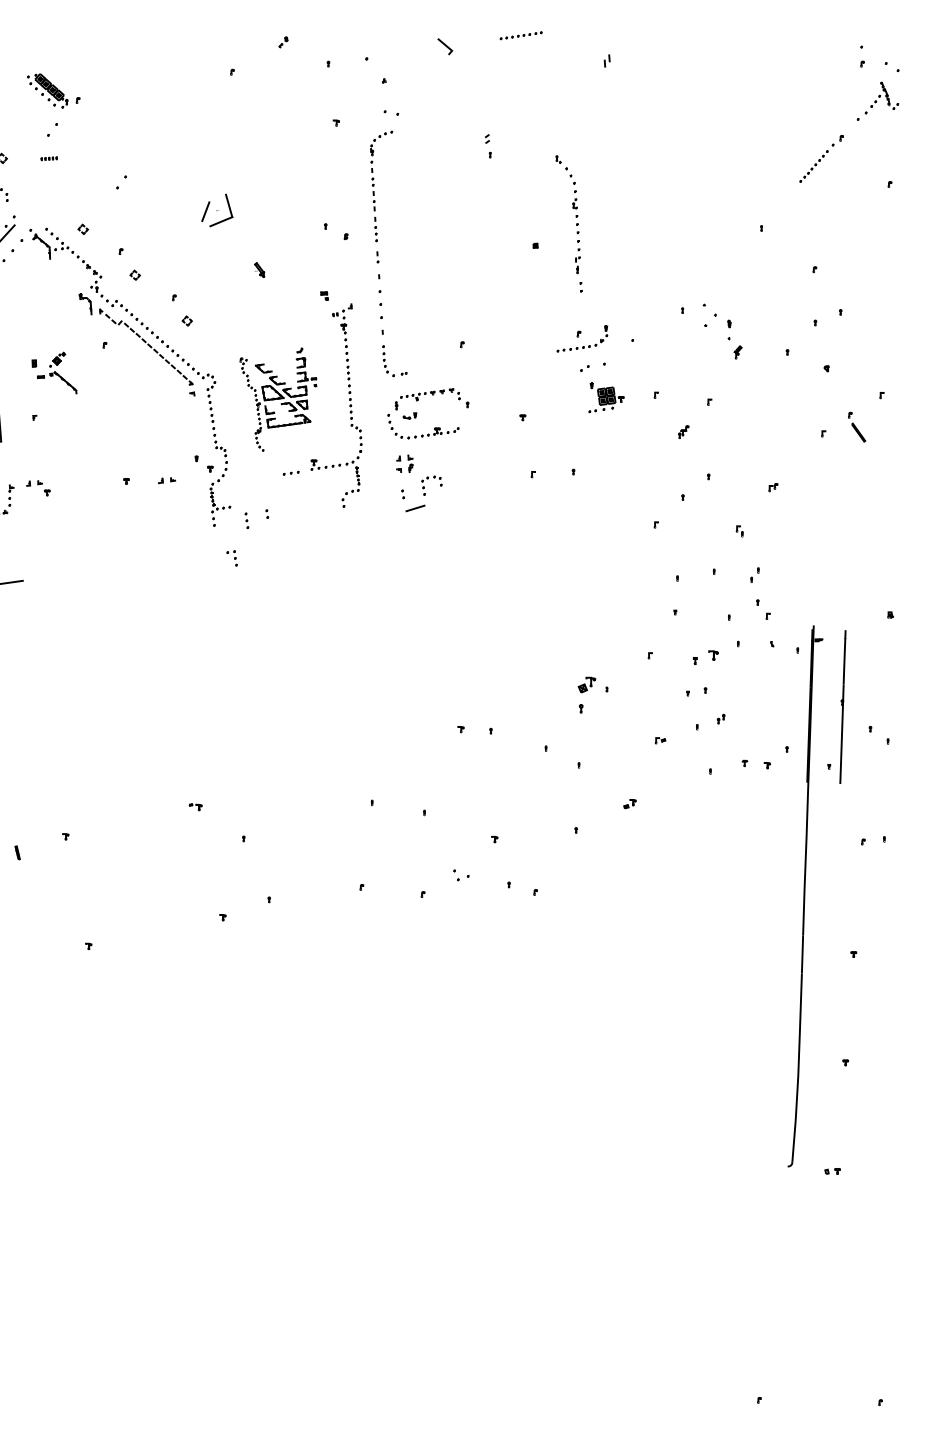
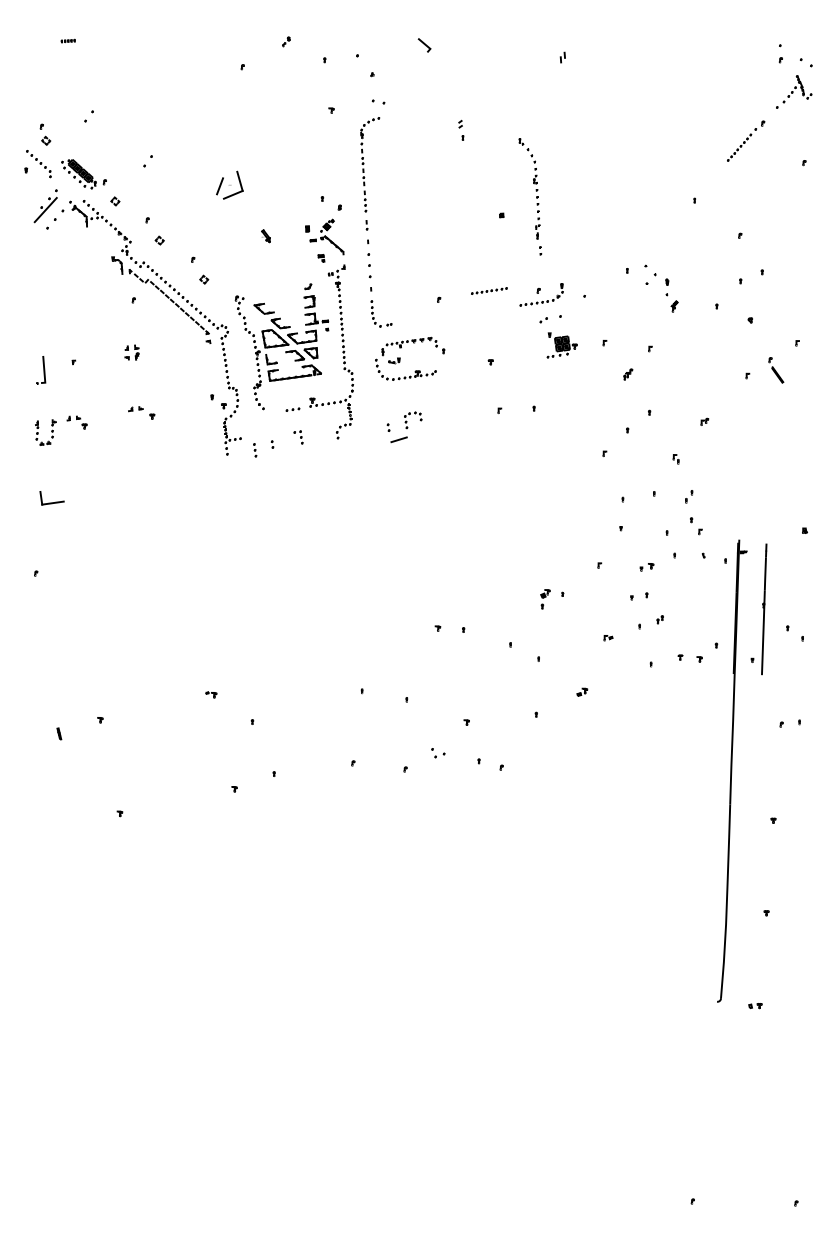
part: (521, 35) -> (489, 290), moved
part: (52, 91) -> (83, 174), moved
part: (48, 158) -> (67, 40), moved
part: (54, 372) -> (324, 236), moved
part: (277, 399) -> (281, 346), size x1.43
part: (404, 463) -> (131, 352), moved
part: (166, 481) -> (135, 409), moved
part: (232, 558) -> (298, 437), moved
part: (705, 657) -> (646, 567), size x0.62
part: (586, 695) -> (545, 599), size x0.62

